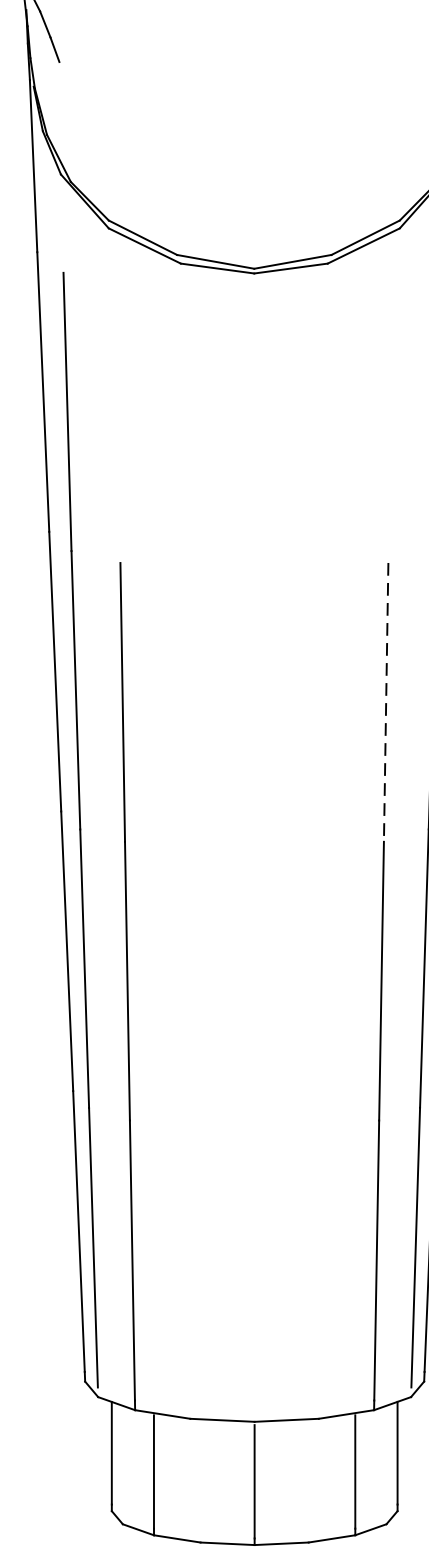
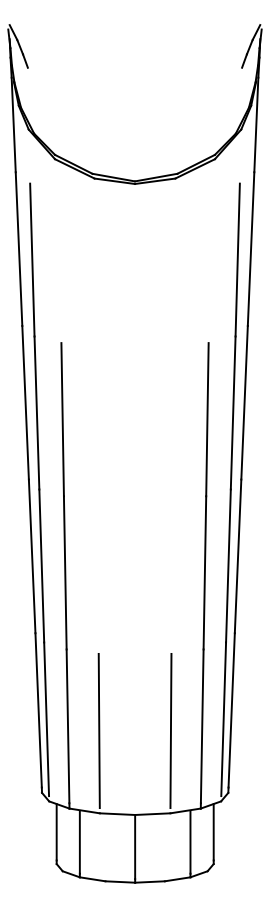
line: (386, 702) -> (207, 419), dashed -> solid
line: (187, 1268) -> (98, 730), added
line: (318, 1268) -> (170, 730), added

